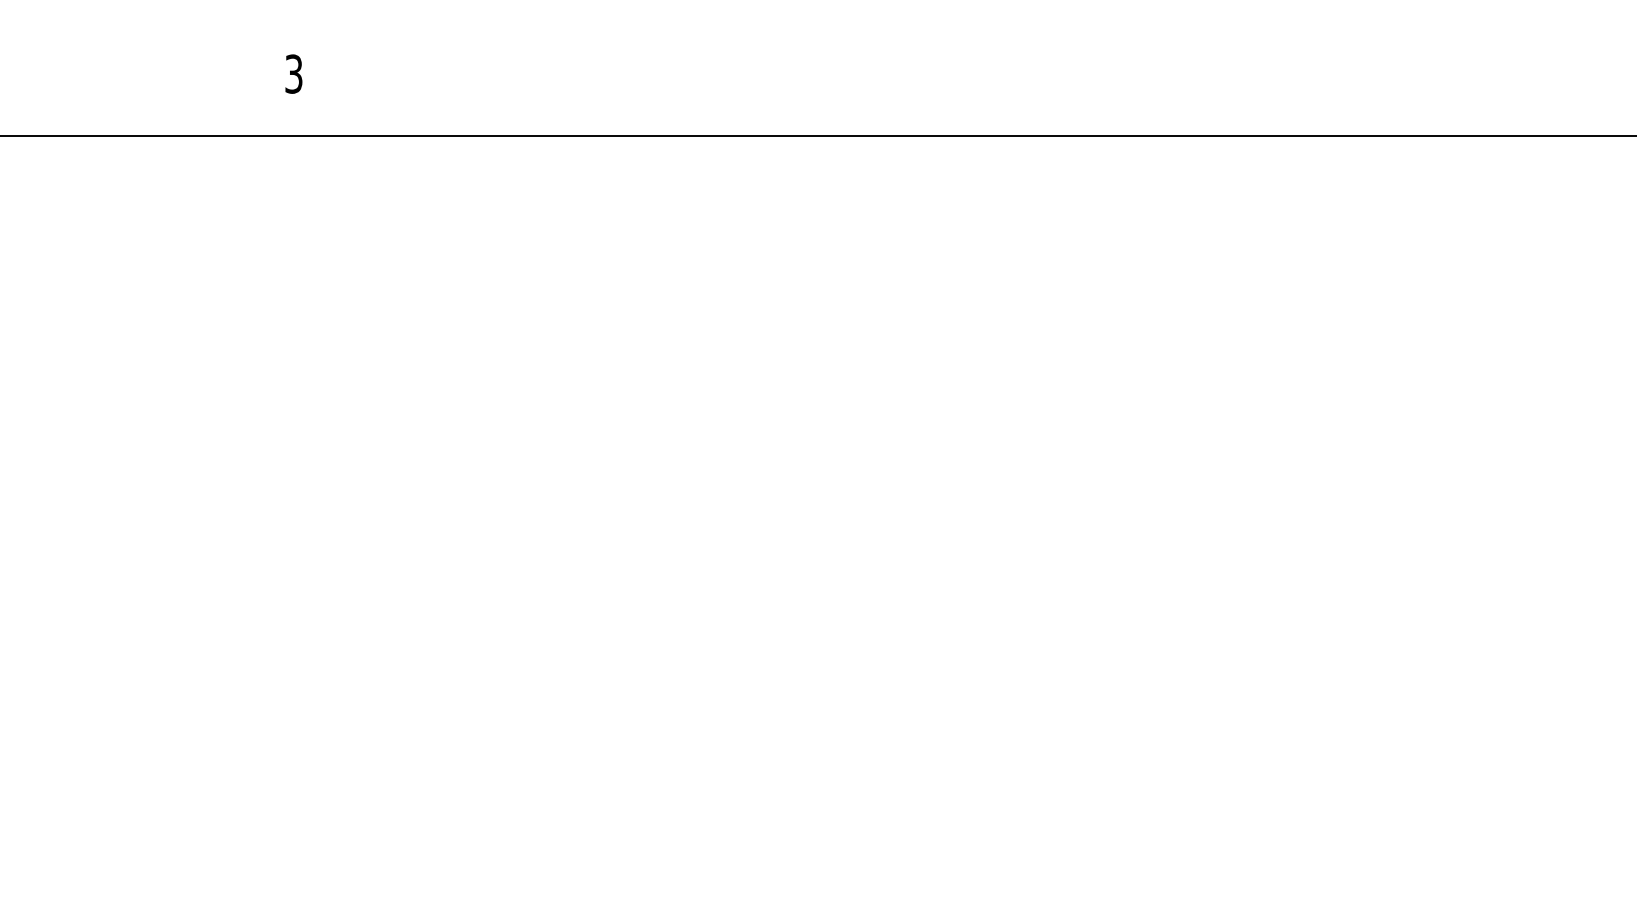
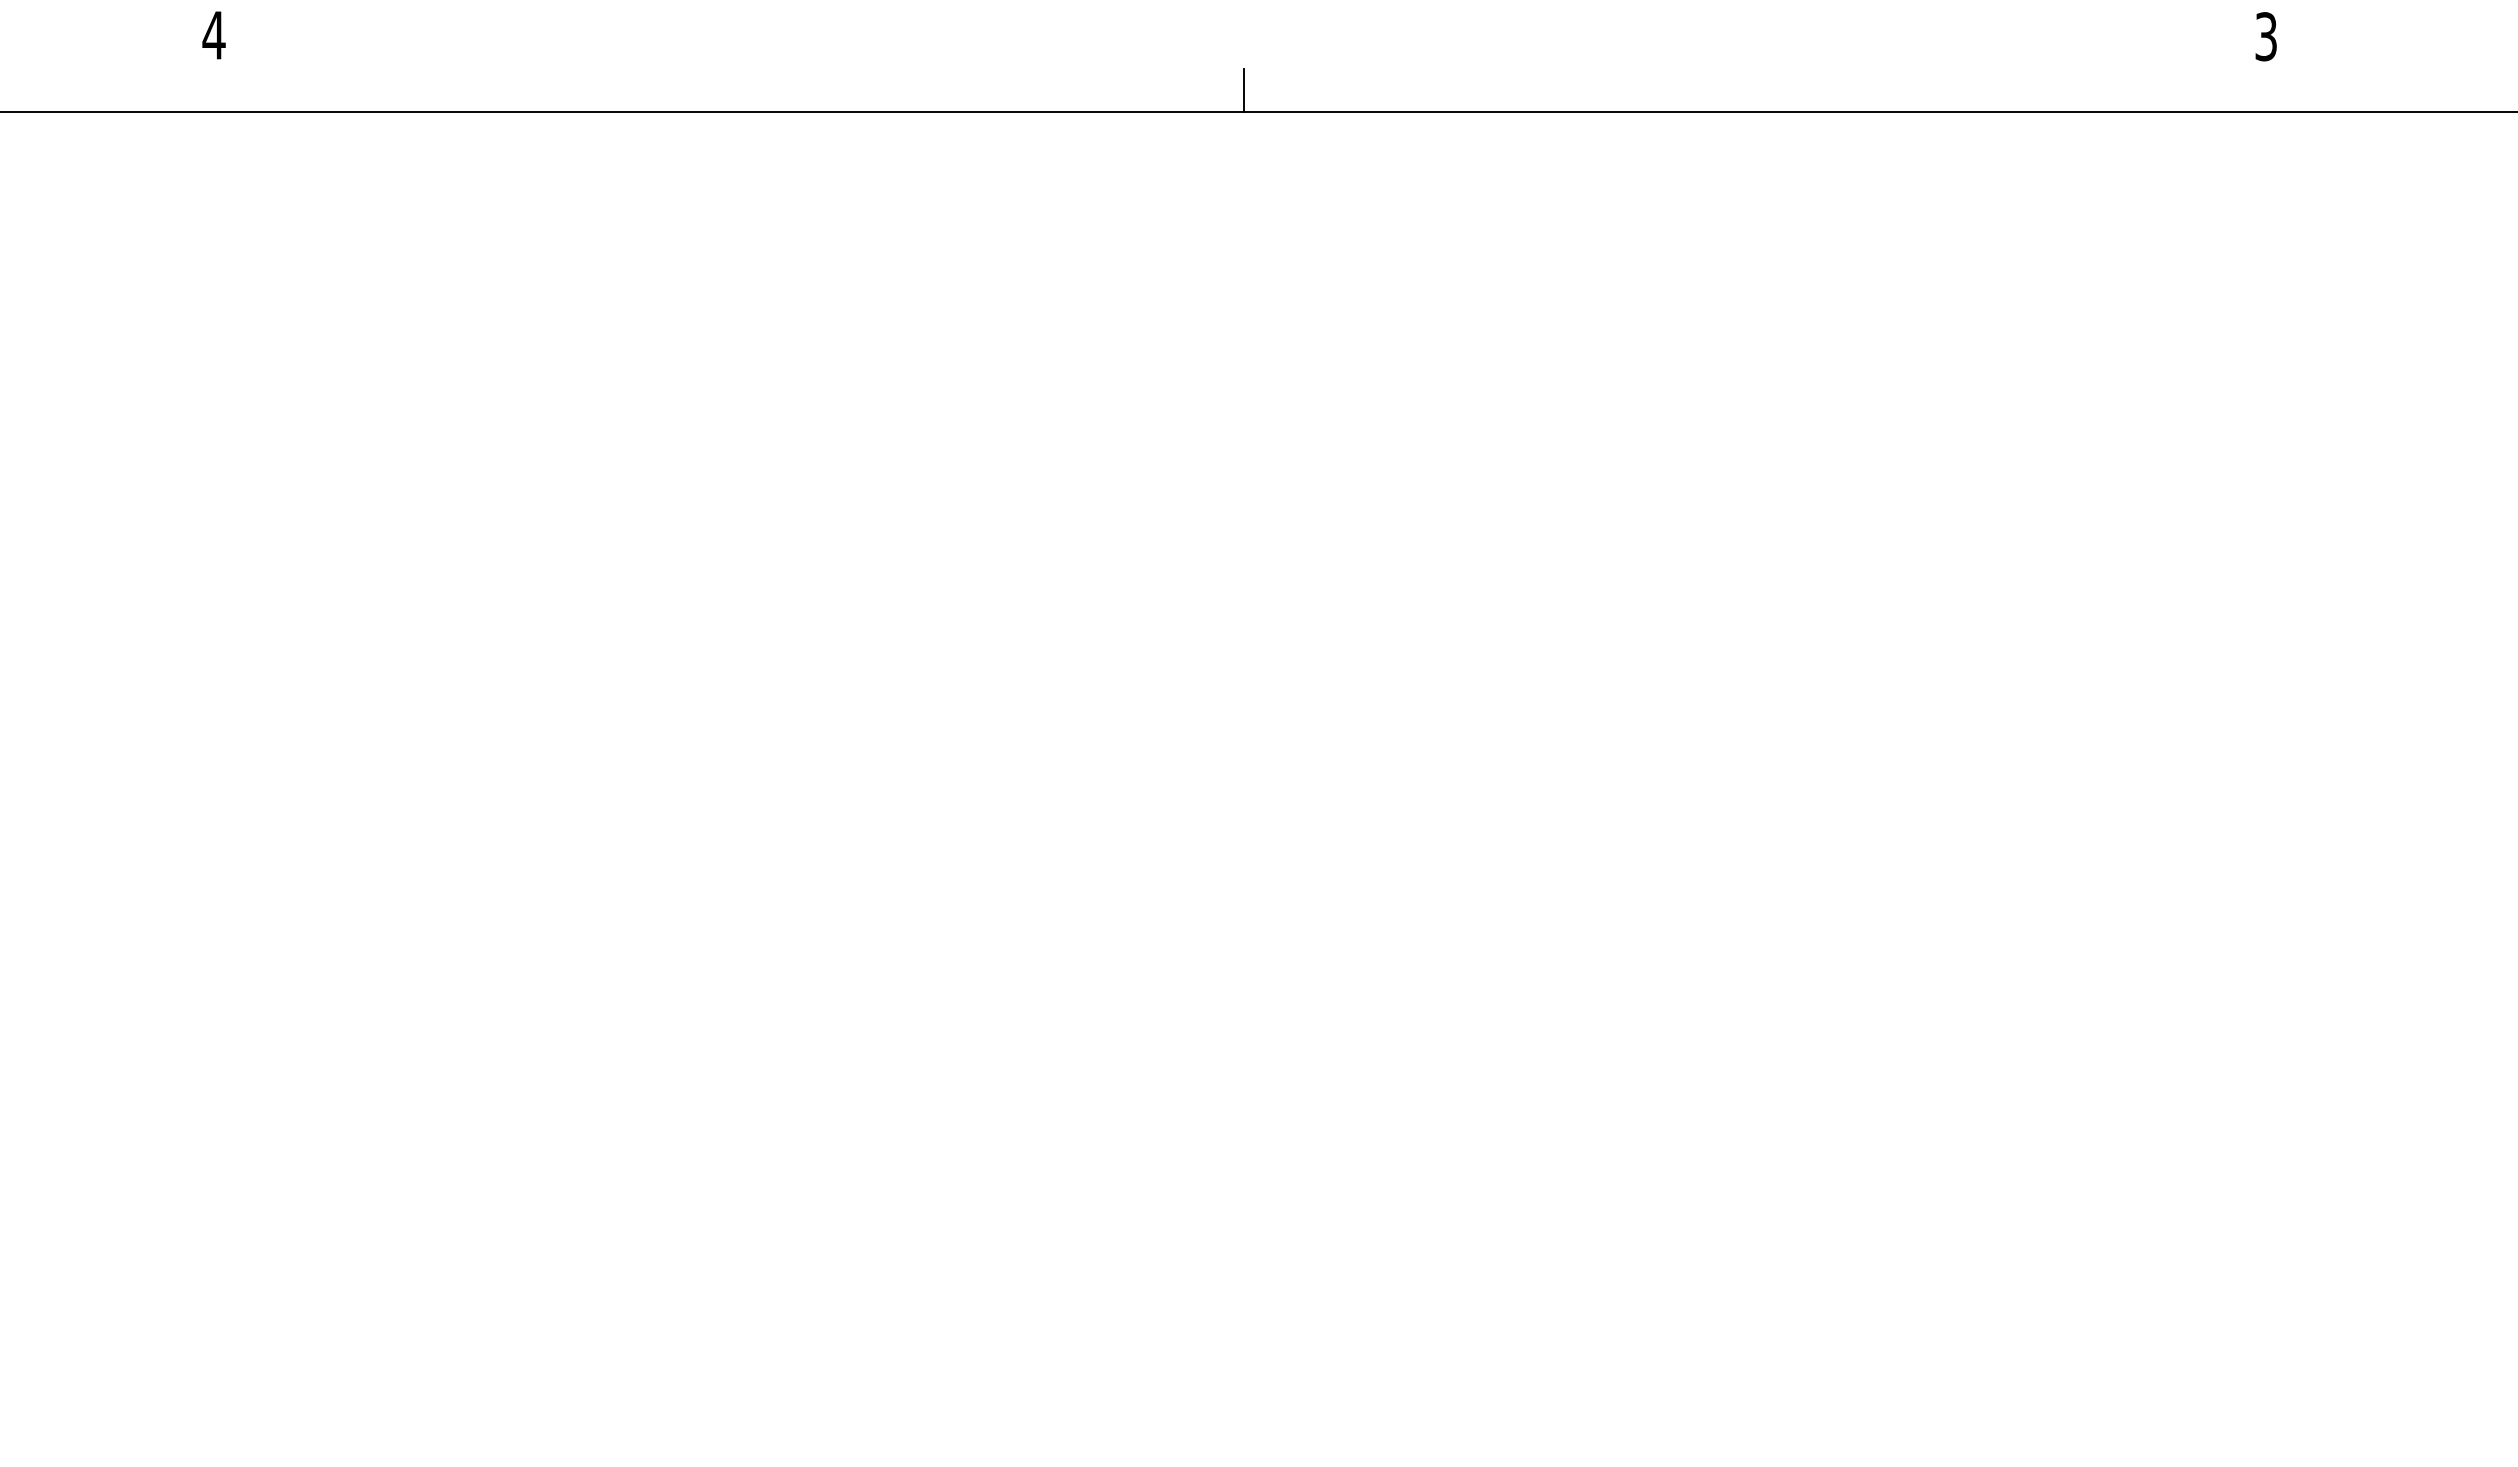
text: (293, 74) -> (213, 35), 3 -> 4
line: (1118, 118) -> (1243, 90), added

